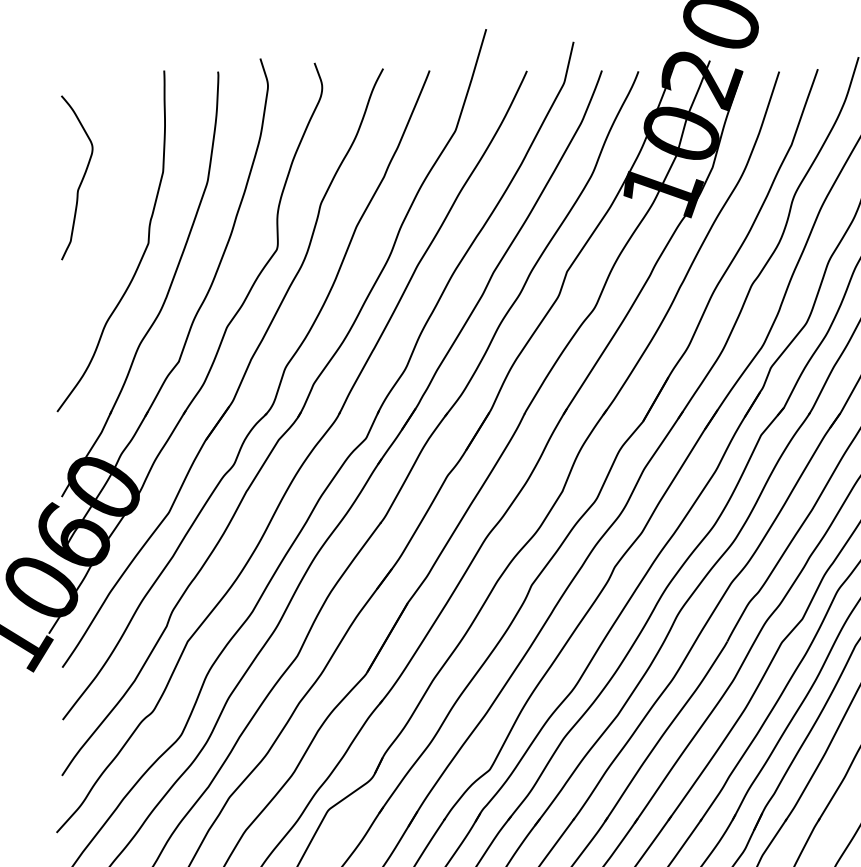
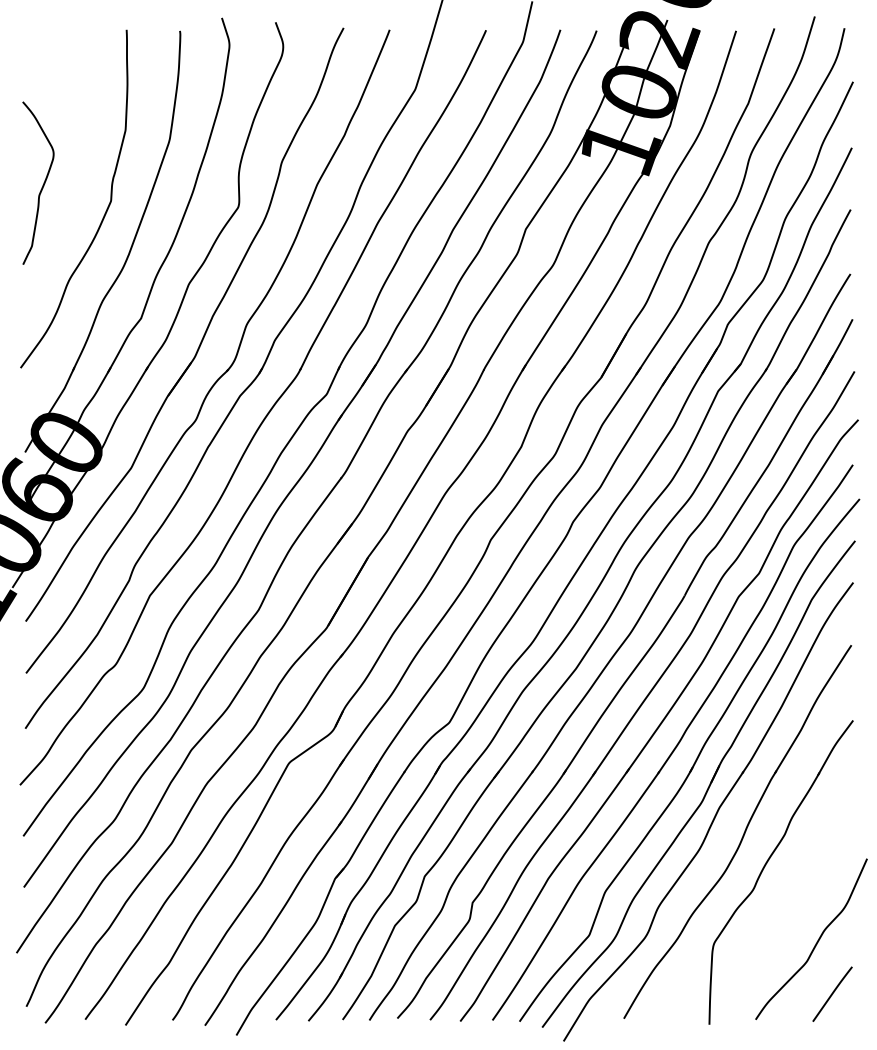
curve: (82, 177) -> (43, 182), moved

